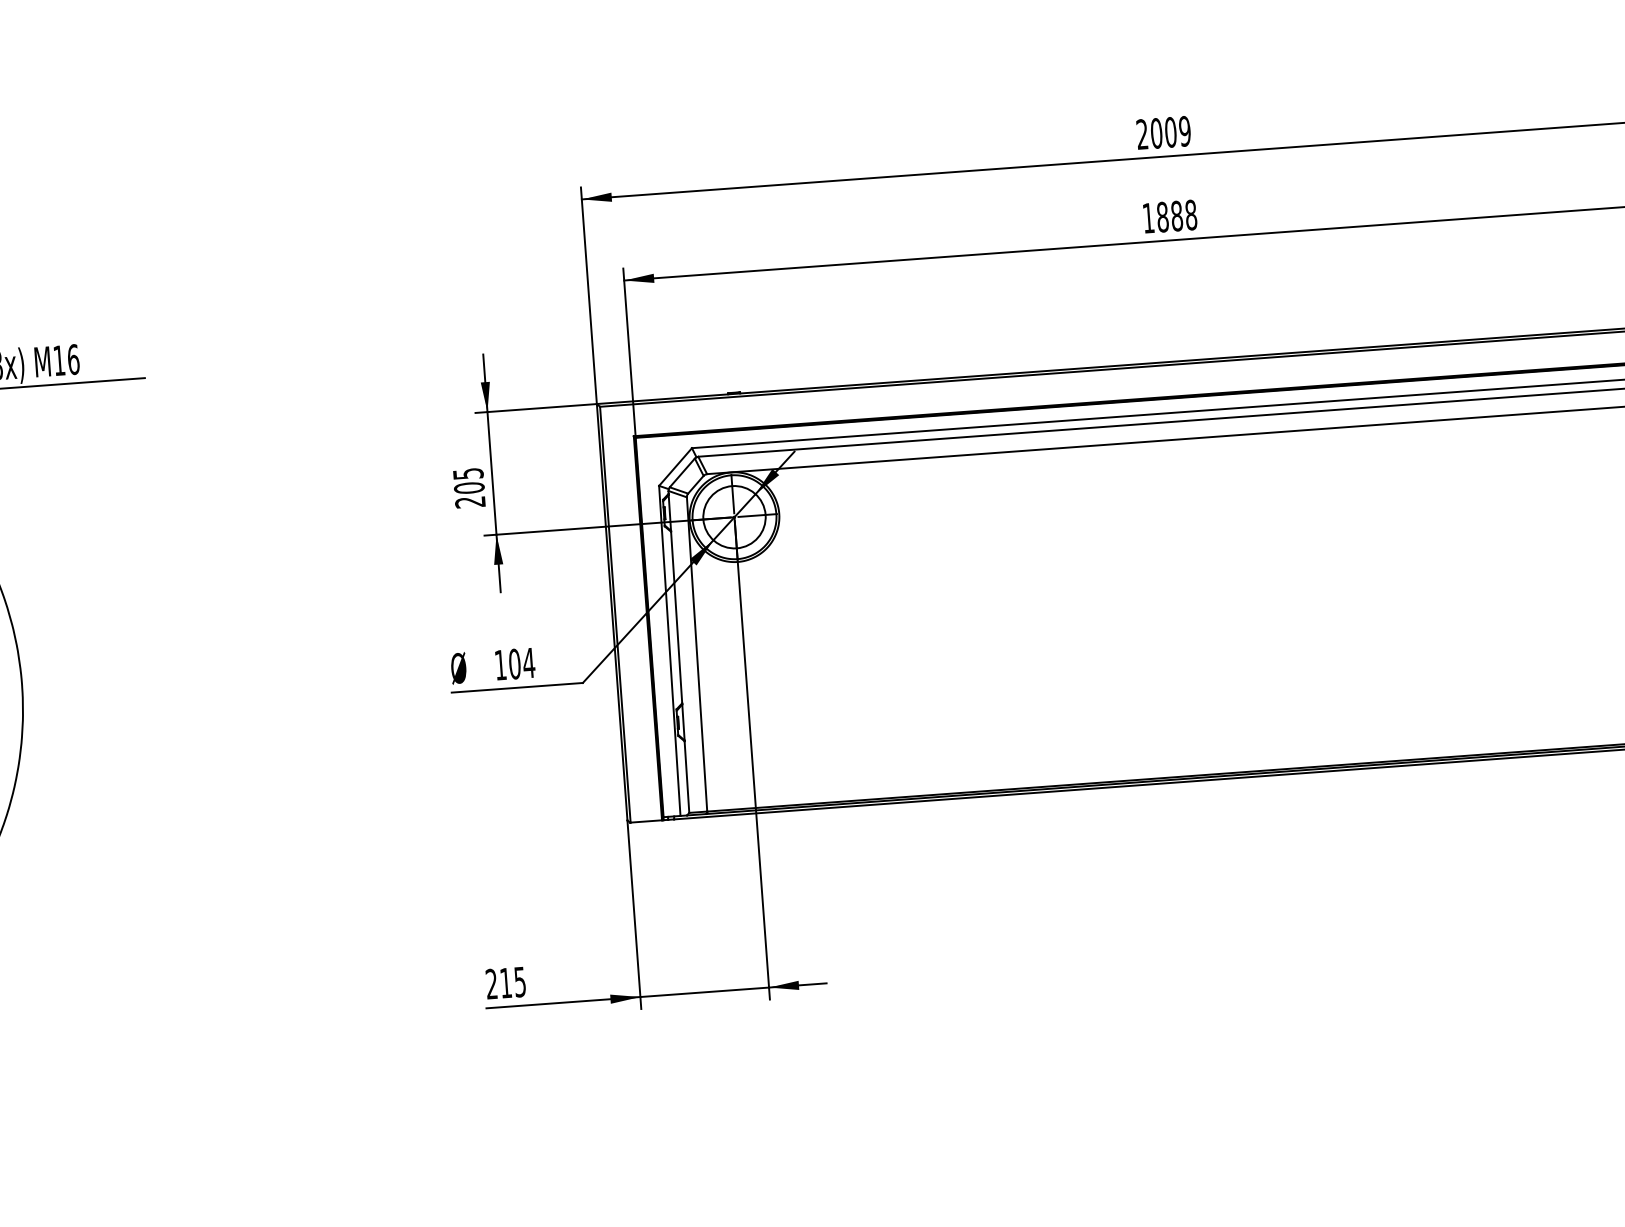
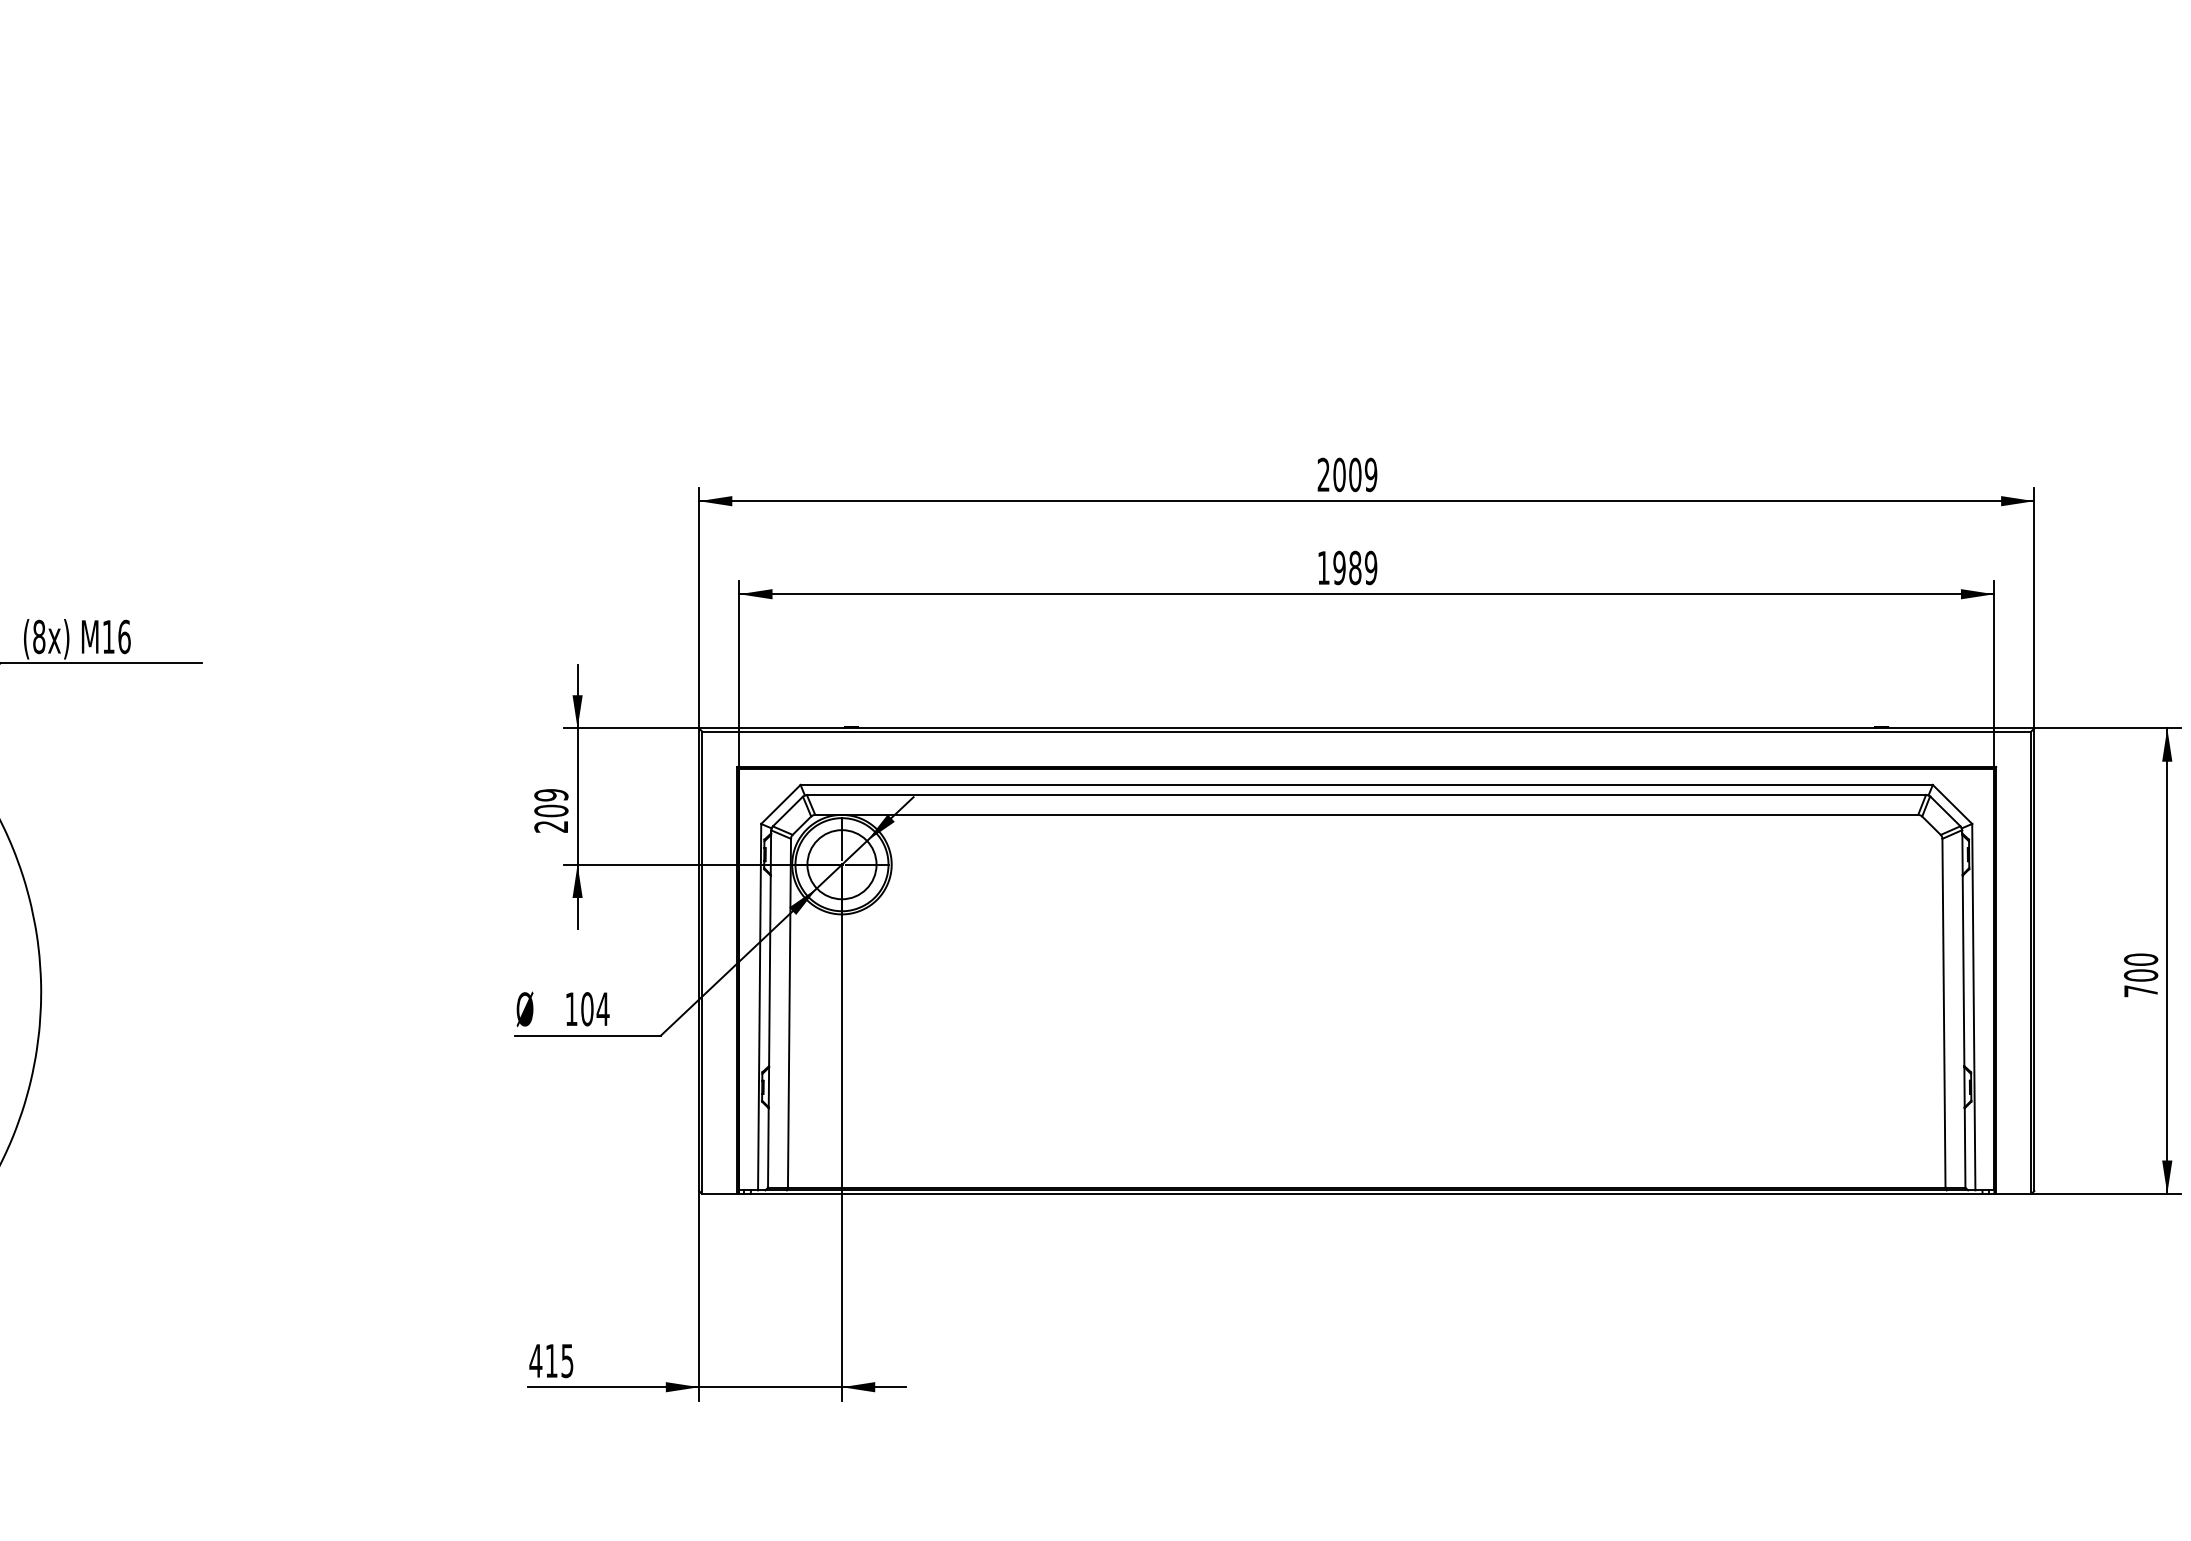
text: (1177, 216) -> (1355, 568), 1888 -> 1989
text: (468, 474) -> (551, 795), 205 -> 209
text: (491, 983) -> (535, 1360), 215 -> 415

